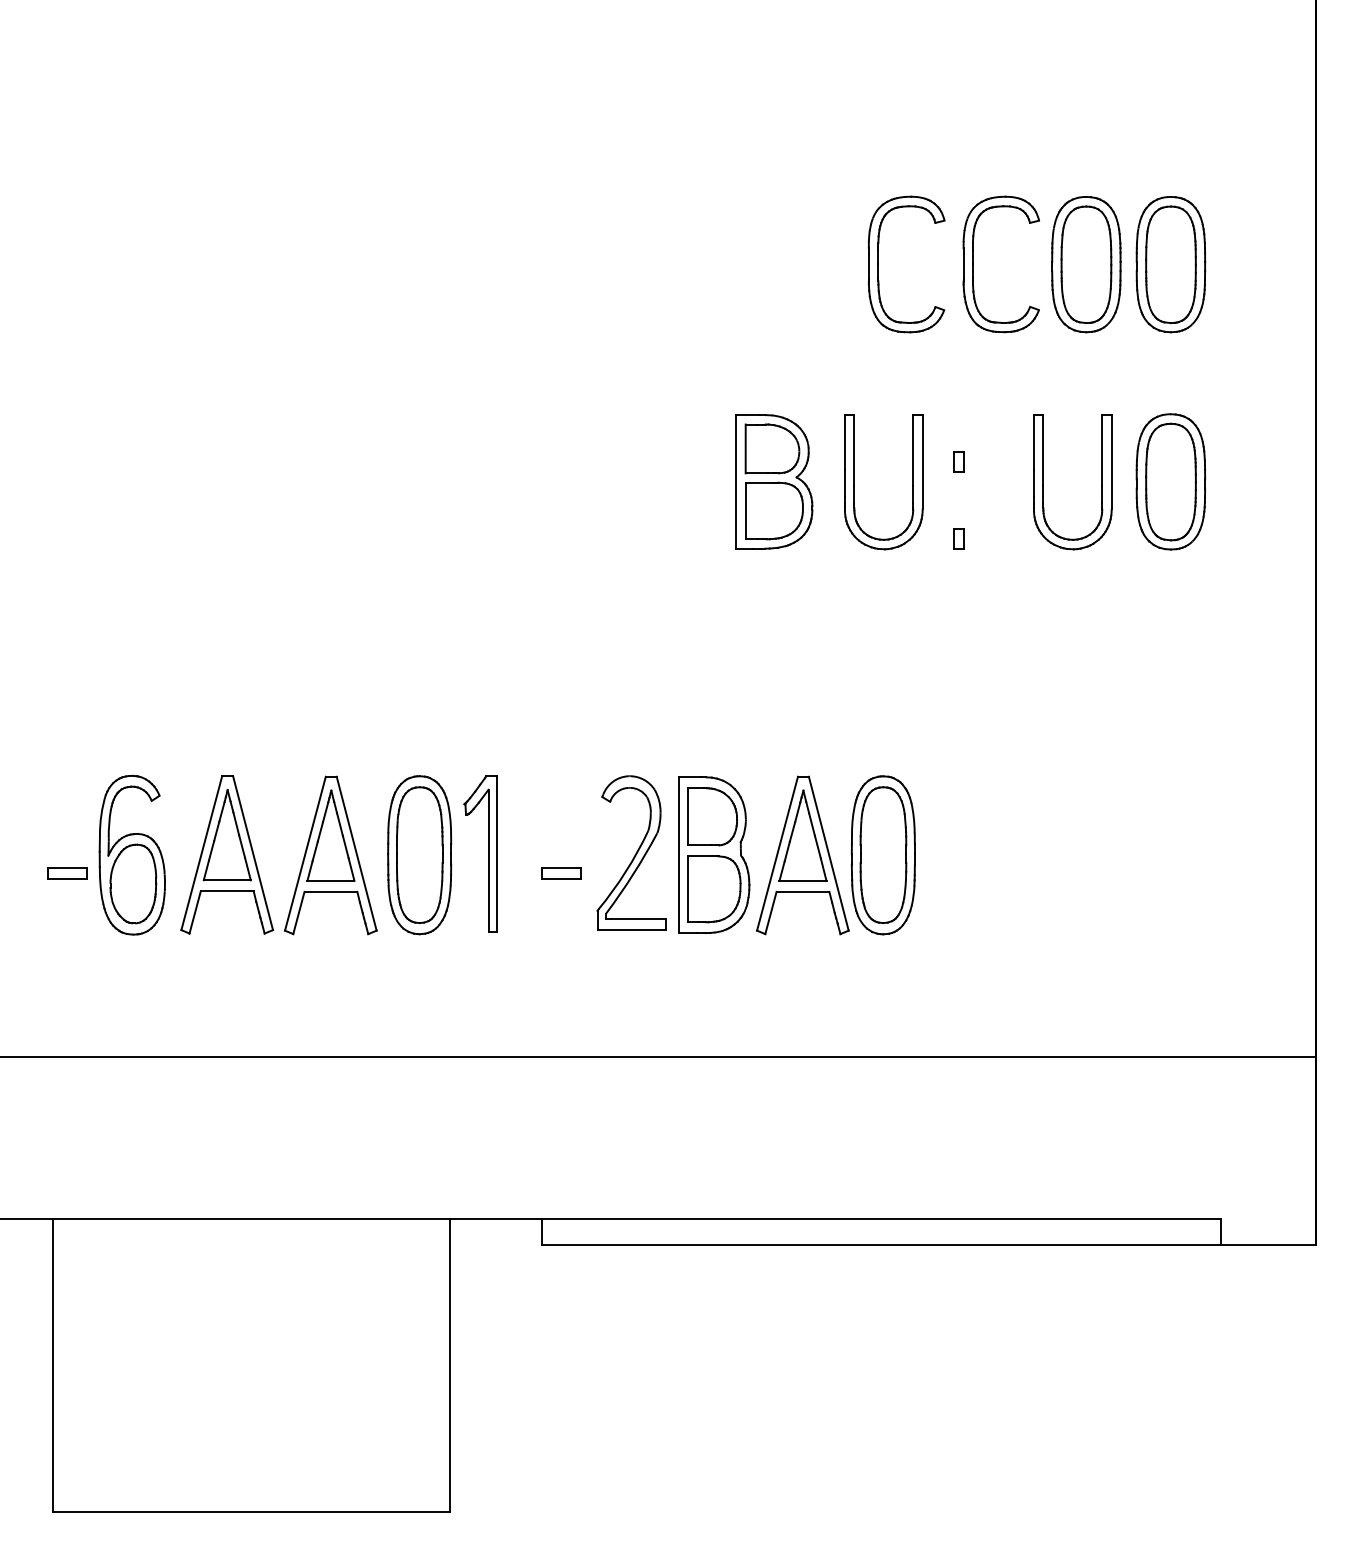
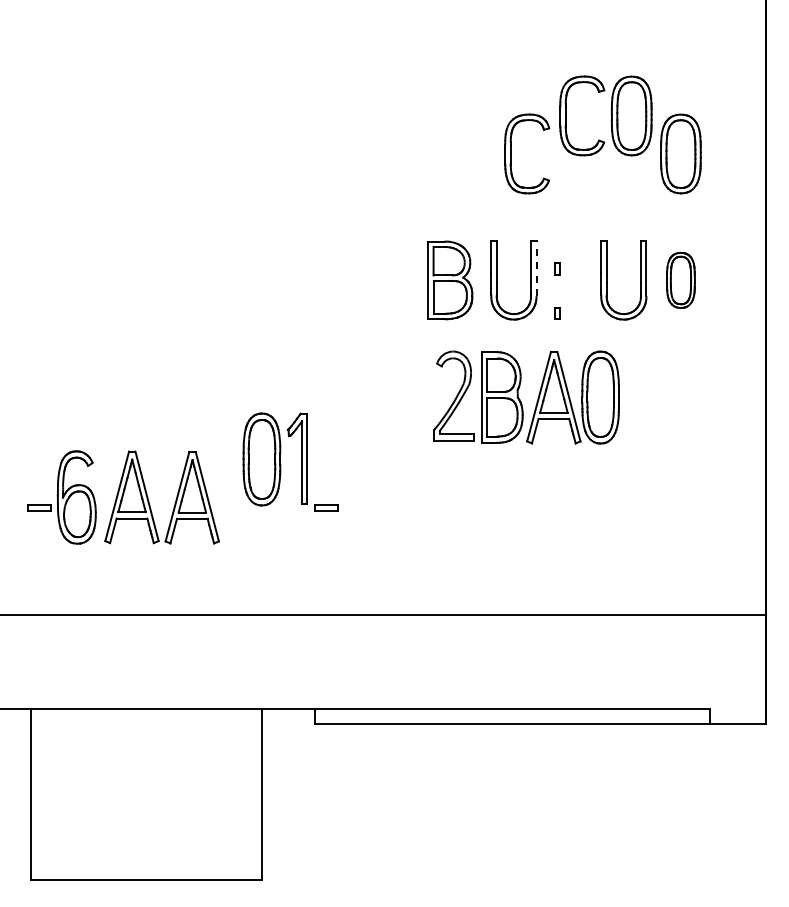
part: (1041, 263) -> (605, 115), moved
line: (922, 461) -> (536, 268), solid -> dashed
part: (1170, 482) -> (680, 280), size x0.7
part: (441, 855) -> (274, 459), moved
part: (745, 858) -> (520, 399), moved

